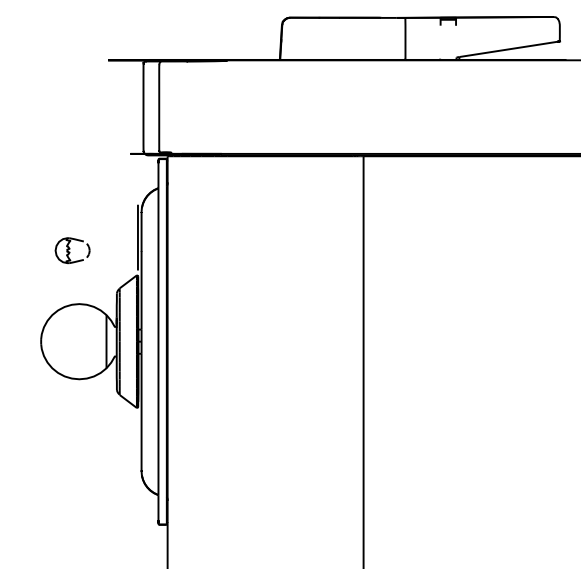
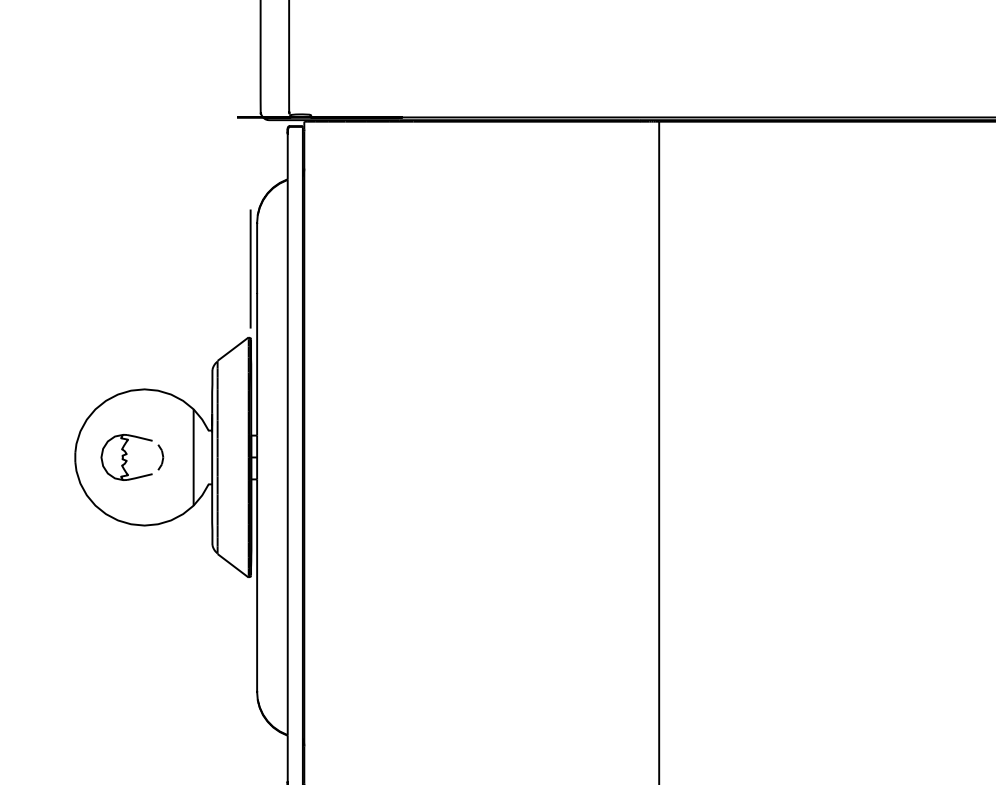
part: (72, 250) -> (132, 457), moved

